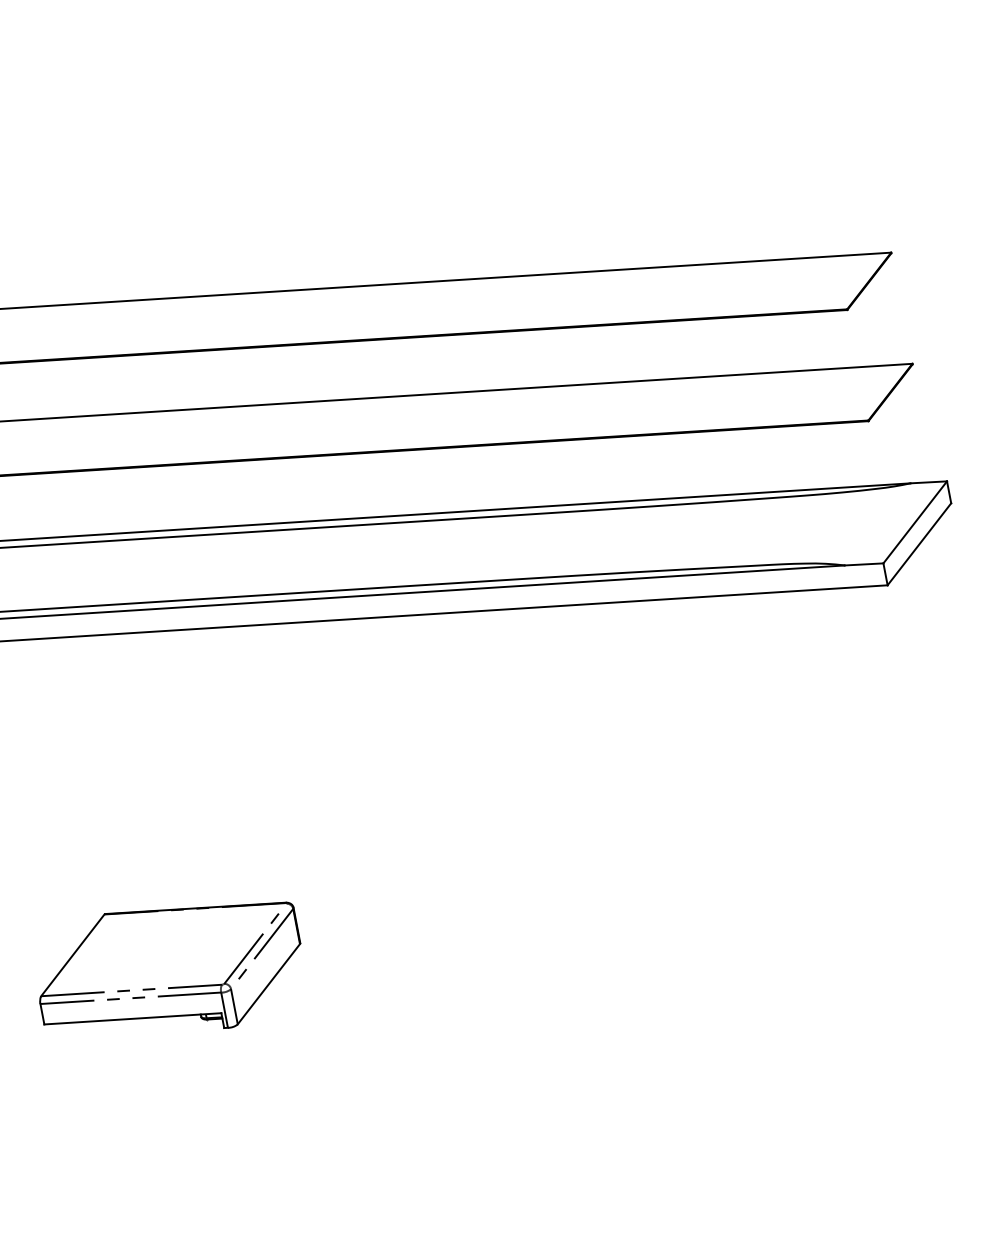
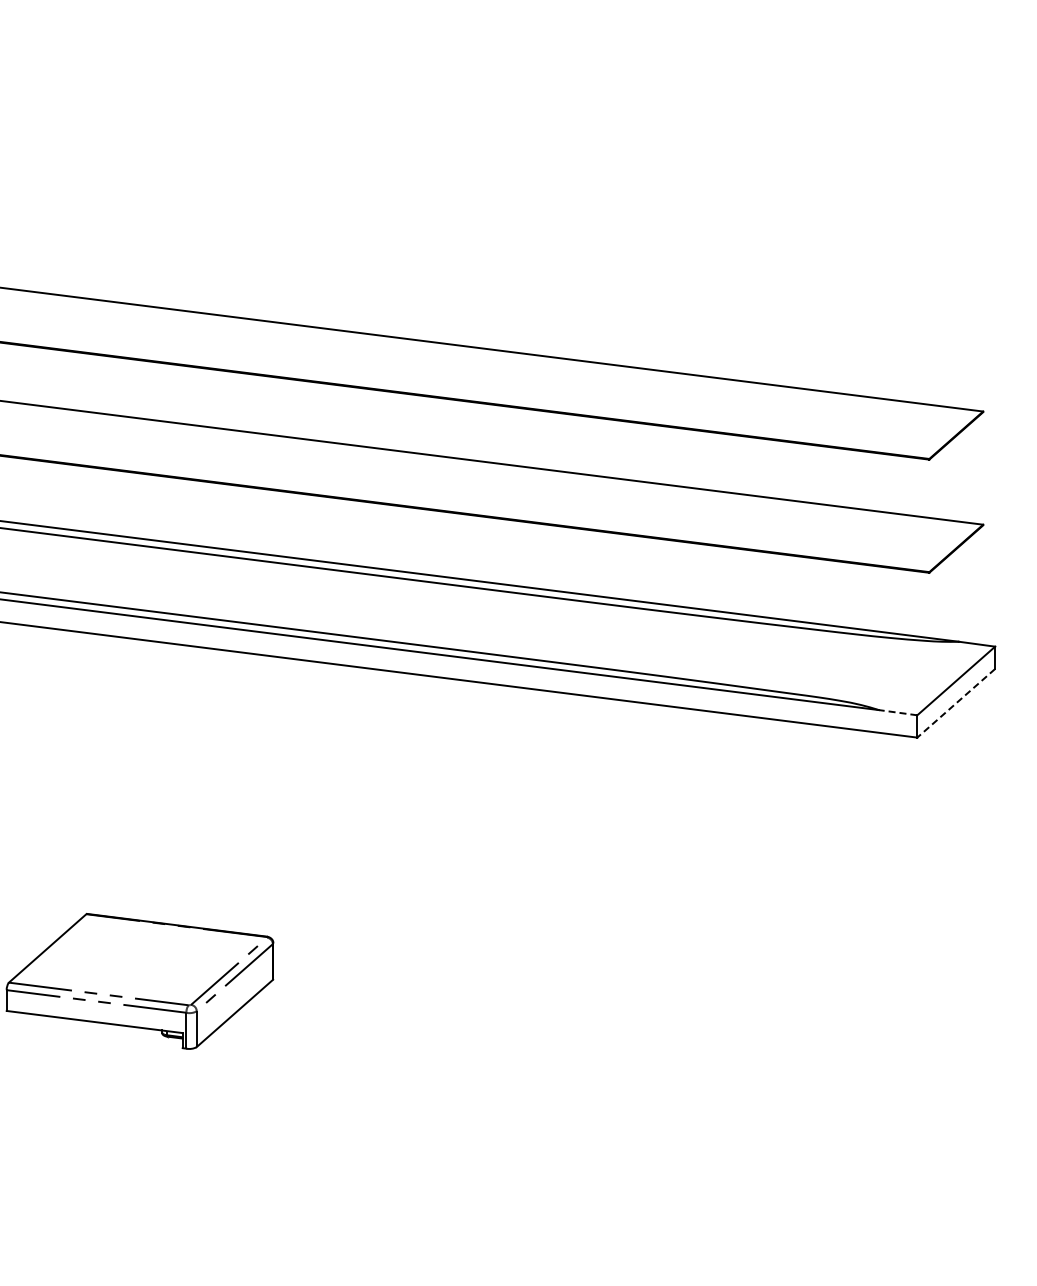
line: (919, 544) -> (956, 703), solid -> dashed
line: (863, 564) -> (897, 712), solid -> dashed

